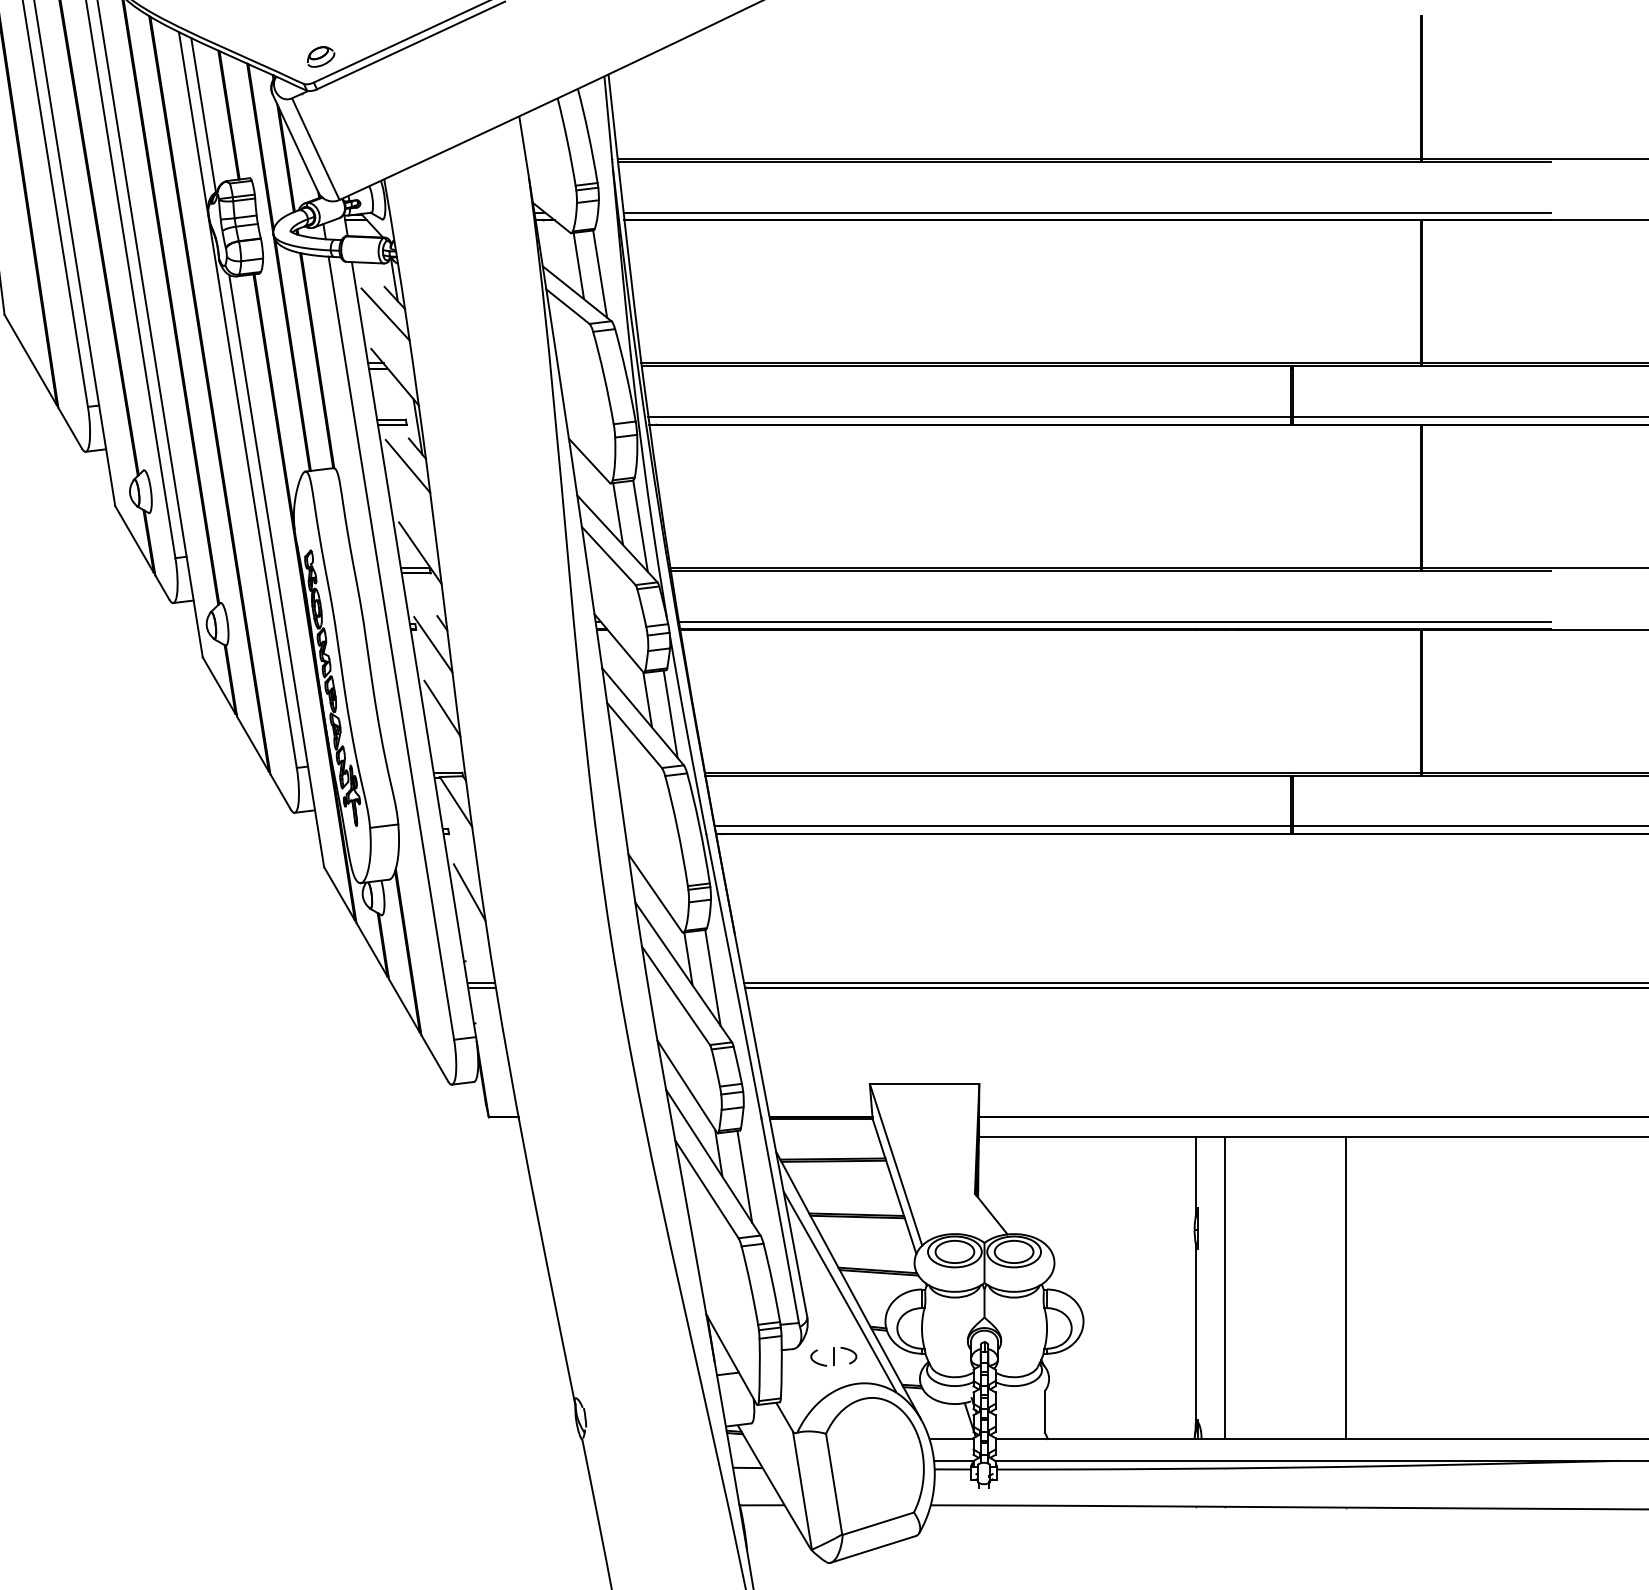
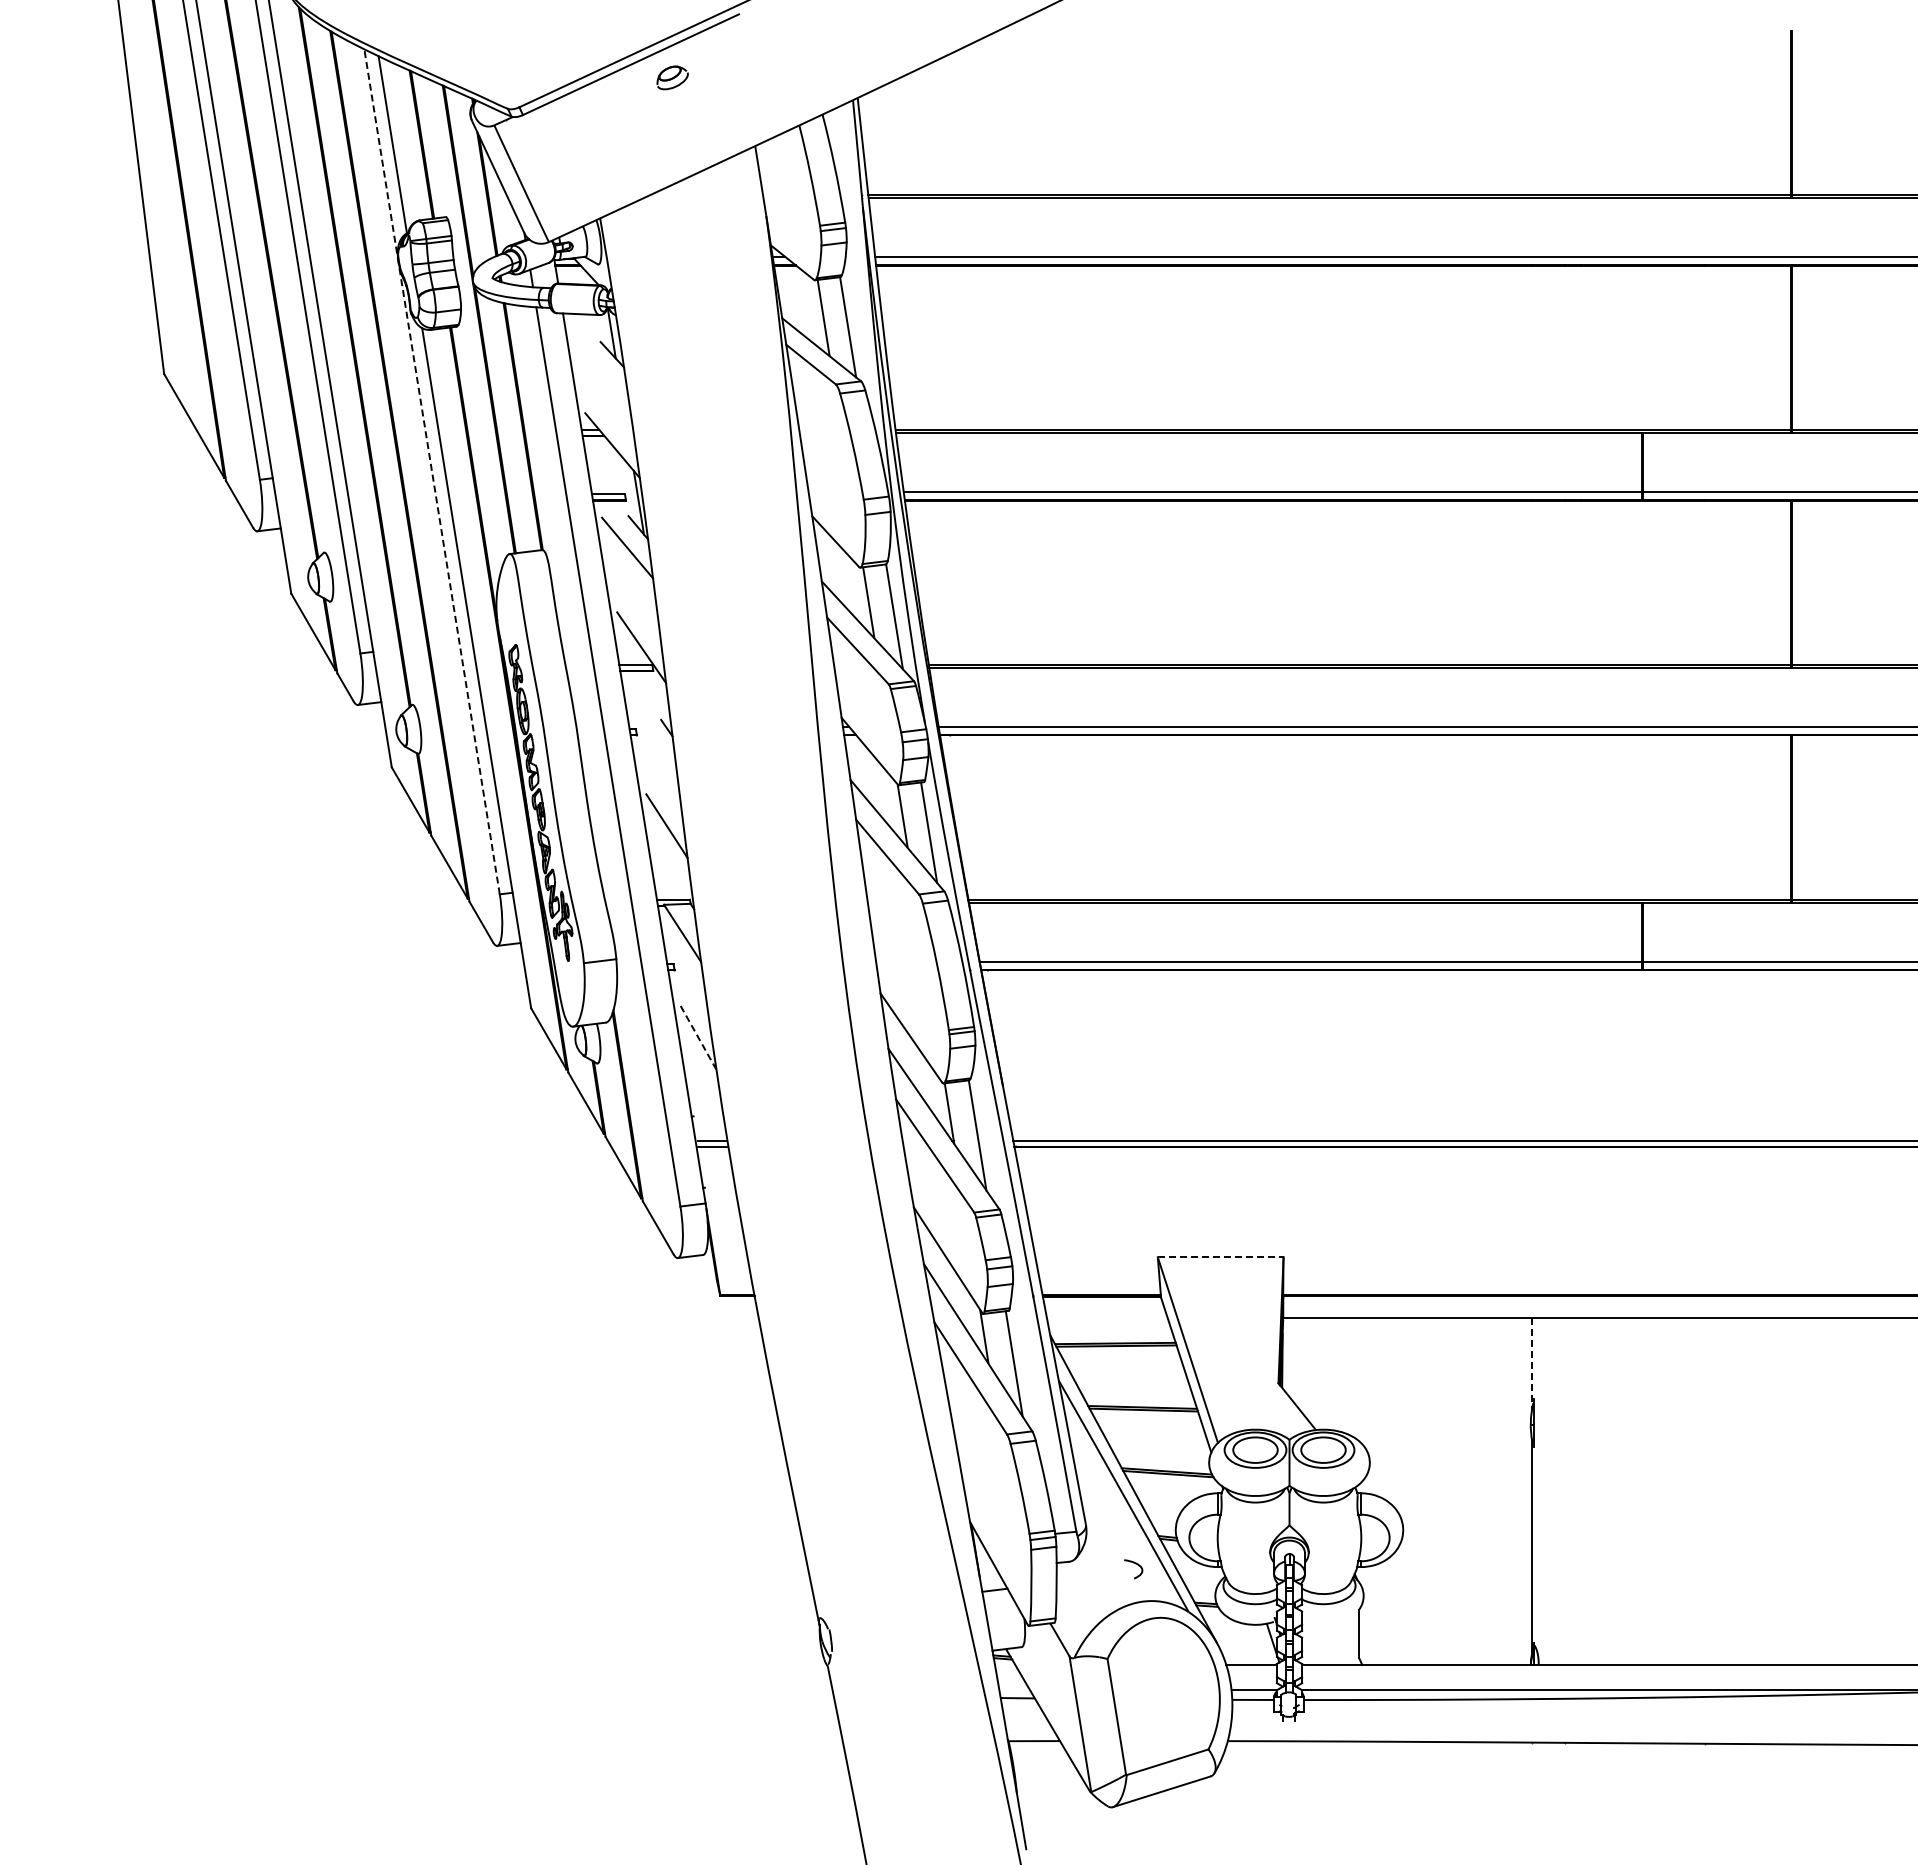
part: (320, 56) -> (672, 77), moved
line: (385, 314) -> (601, 373), removed
line: (238, 399) -> (432, 471), solid -> dashed
line: (433, 644) -> (656, 752), removed
line: (469, 891) -> (698, 1036), solid -> dashed
line: (924, 1084) -> (1220, 1257), solid -> dashed
line: (1196, 1176) -> (1532, 1363), solid -> dashed
line: (1224, 1287) -> (1565, 1491), removed
line: (1346, 1287) -> (1705, 1491), removed
part: (819, 1362) -> (1099, 1577), removed

